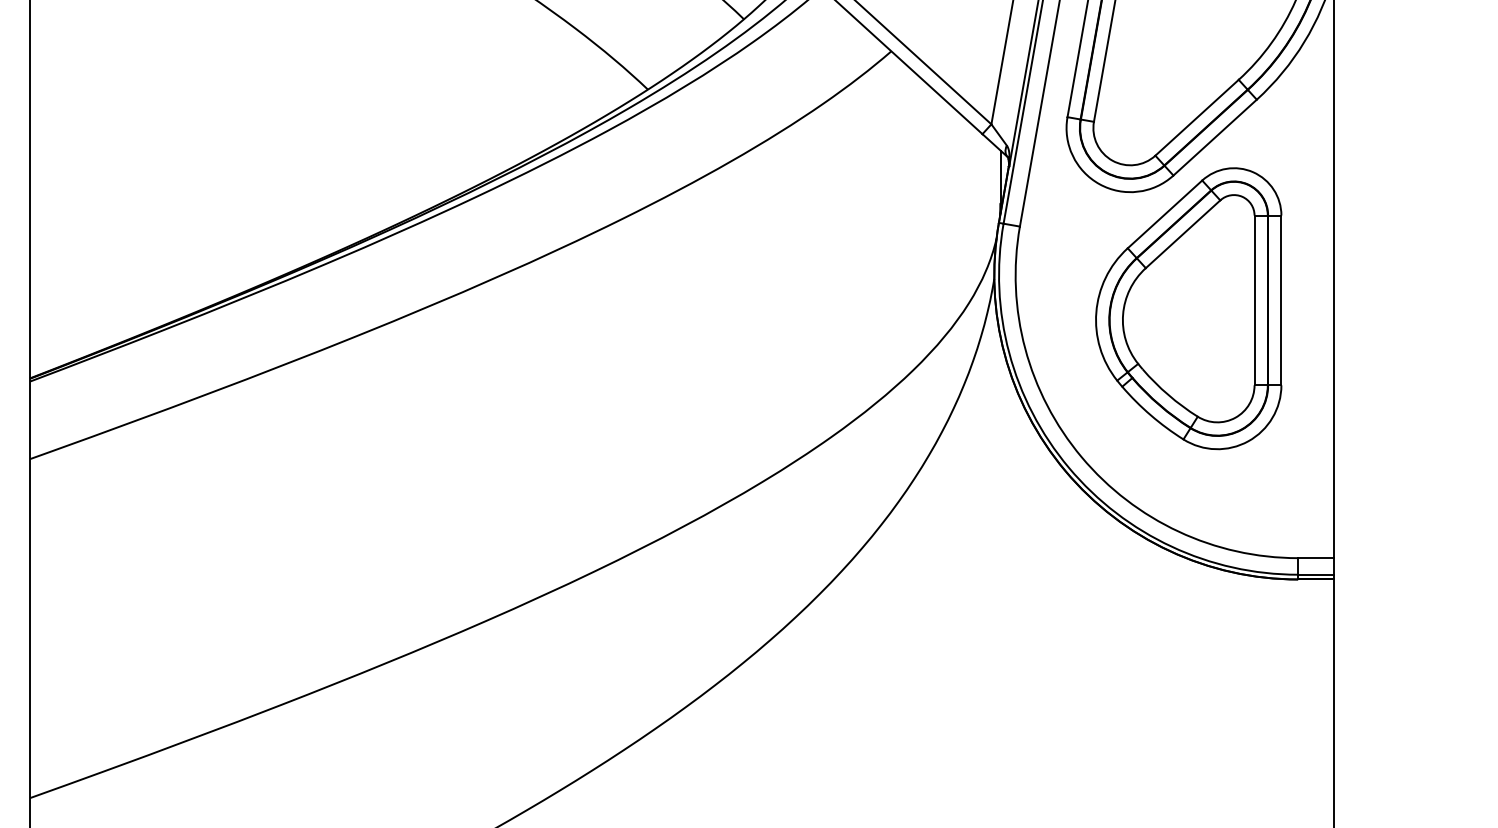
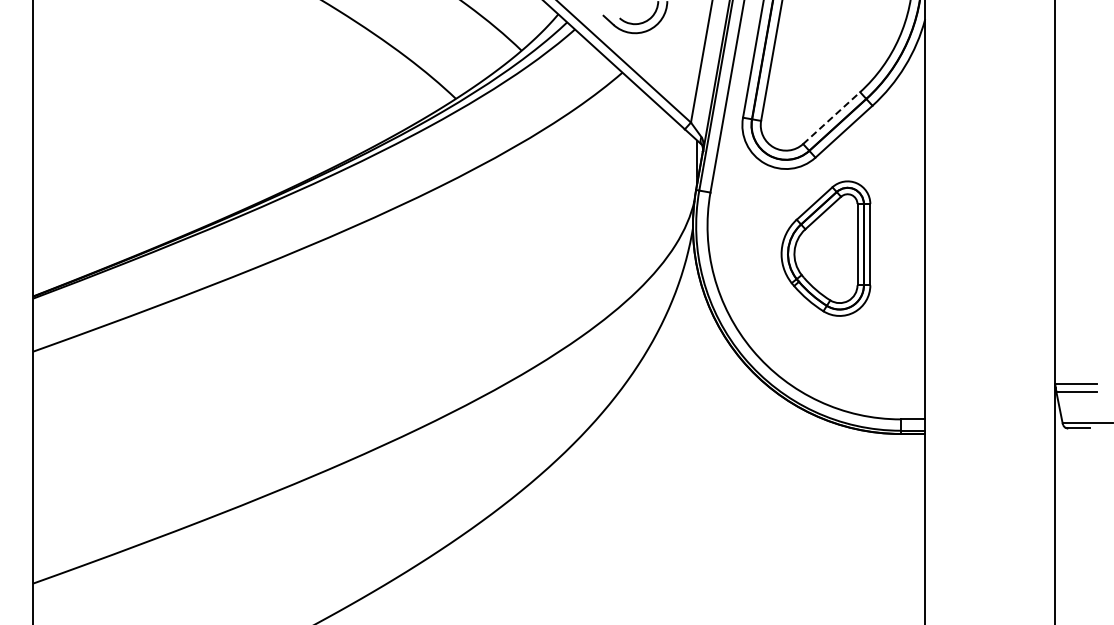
line: (1196, 118) -> (831, 118), solid -> dashed
part: (1188, 308) -> (825, 248), size x0.7

